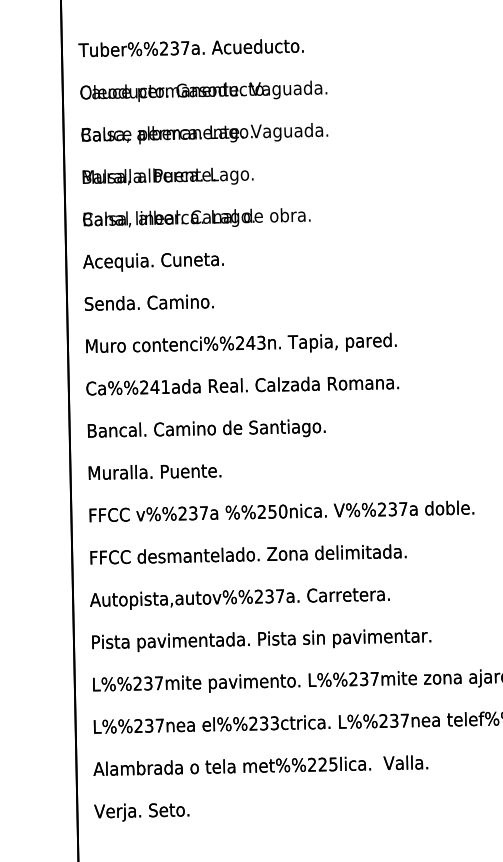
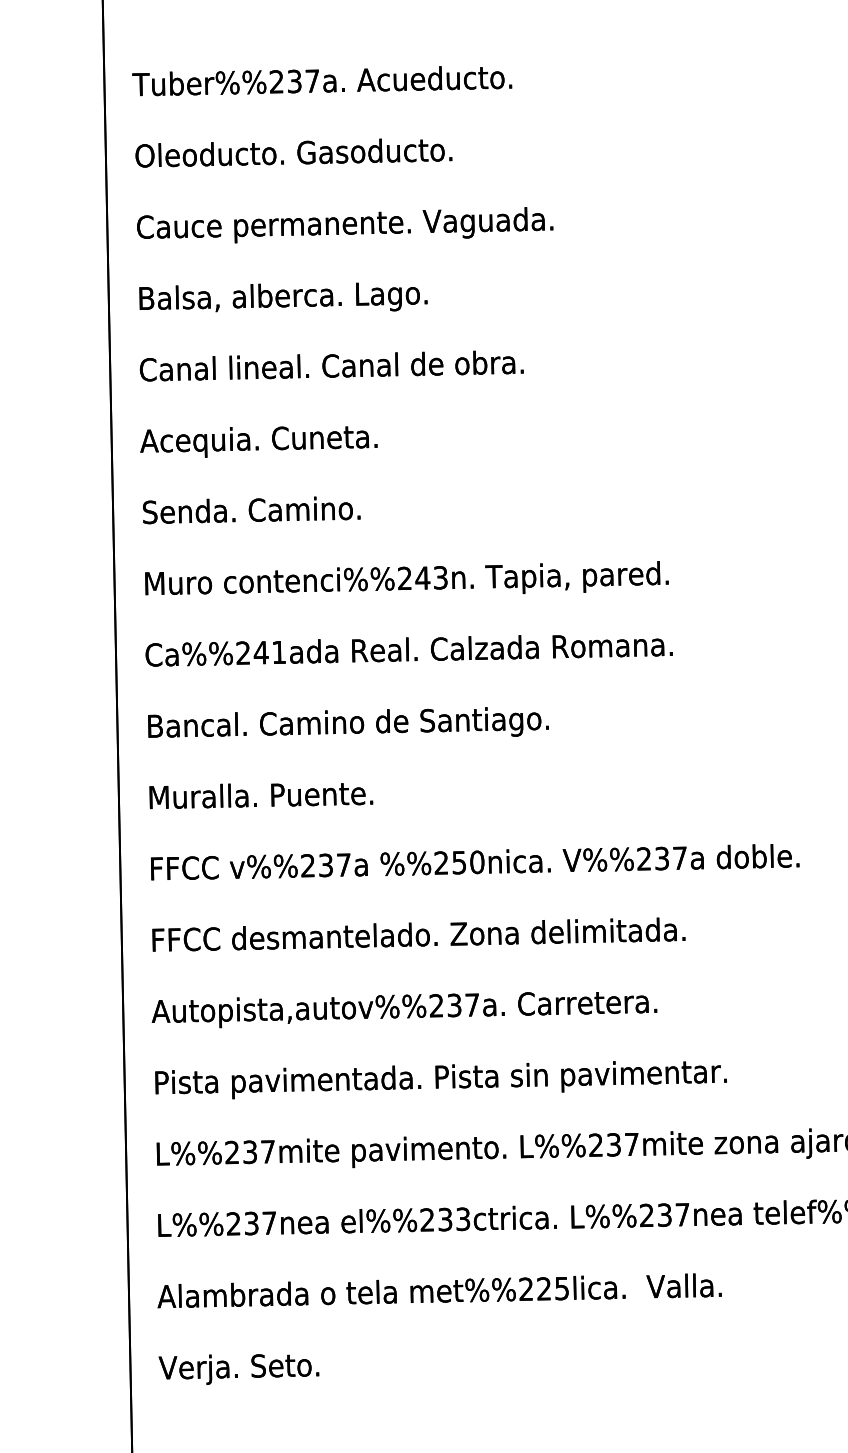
text: (207, 90) -> (349, 152), Cauce permanente. Vaguada. -> Oleoducto. Gasoducto.
text: (204, 133) -> (344, 224), Balsa, alberca. Lago. -> Cauce permanente. Vaguada.
text: (168, 176) -> (284, 297), Muralla. Puente. -> Balsa, alberca. Lago.
text: (196, 217) -> (331, 366), Balsa, alberca. Lago. -> Canal lineal. Canal de obra.

